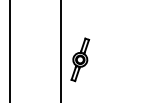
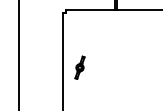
part: (79, 59) -> (79, 67), size x0.6

